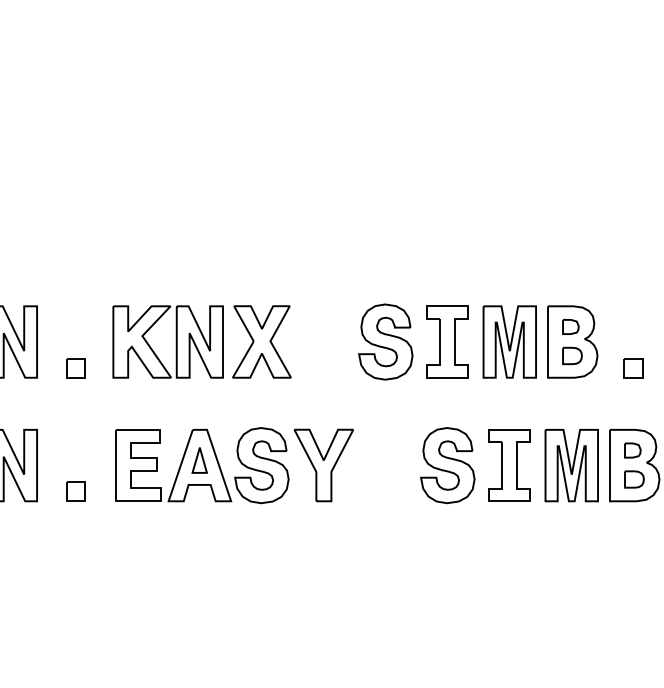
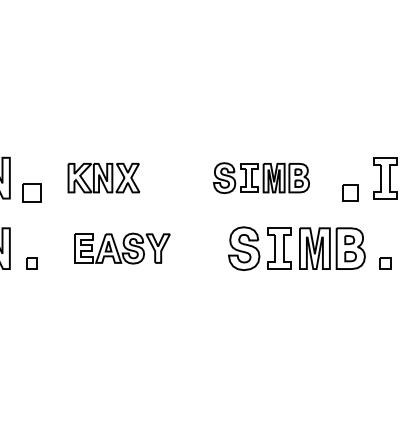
part: (201, 340) -> (103, 177), size x0.7
part: (478, 340) -> (261, 177), size x0.7
part: (75, 368) -> (31, 193), size x1.6
part: (634, 368) -> (350, 193), size x1.4
part: (234, 465) -> (122, 248), size x0.7

